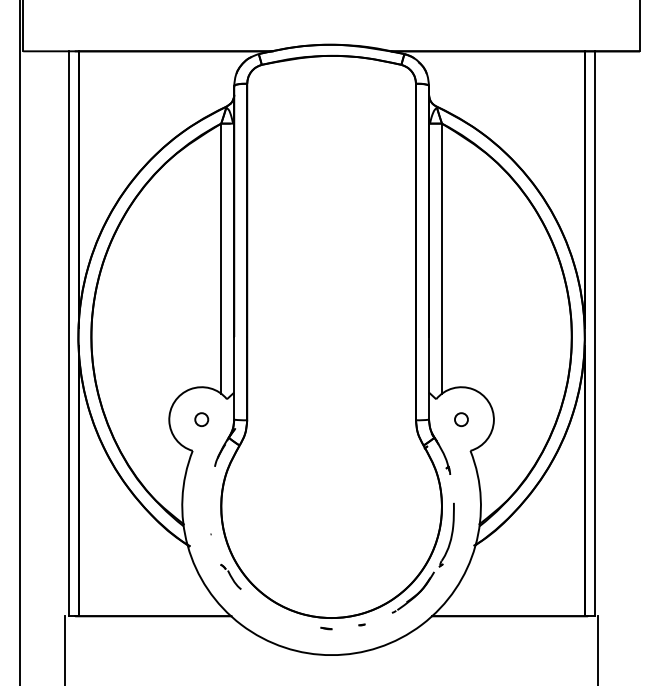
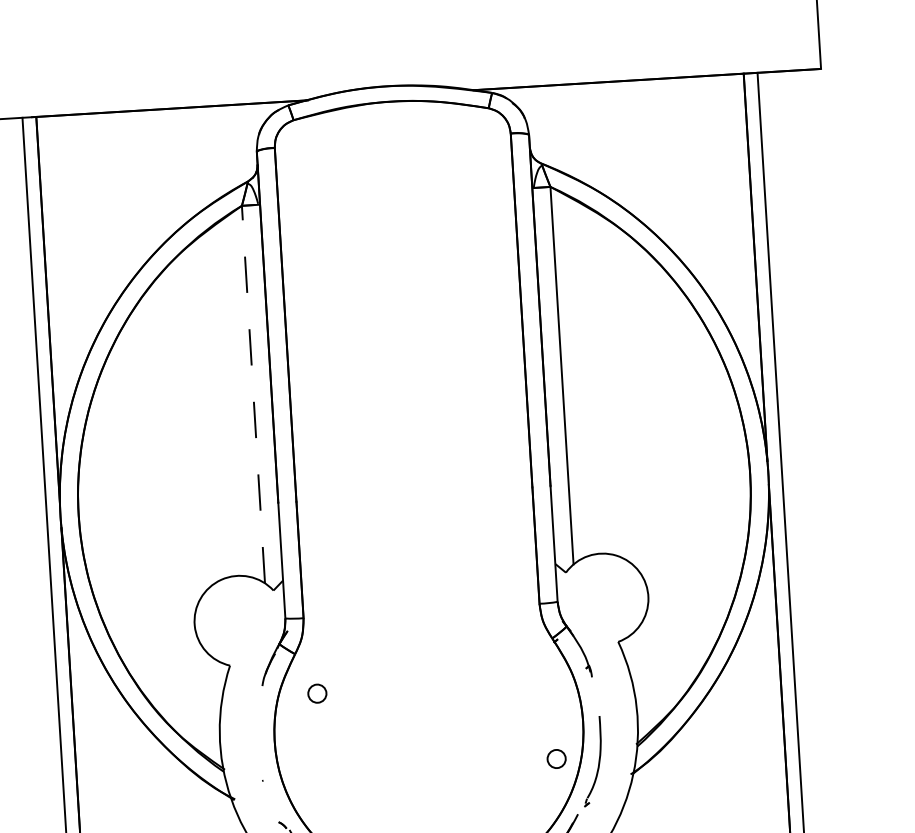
line: (221, 258) -> (253, 394), solid -> dashed
circle: (201, 419) -> (317, 693), moved
circle: (461, 419) -> (556, 758), moved

